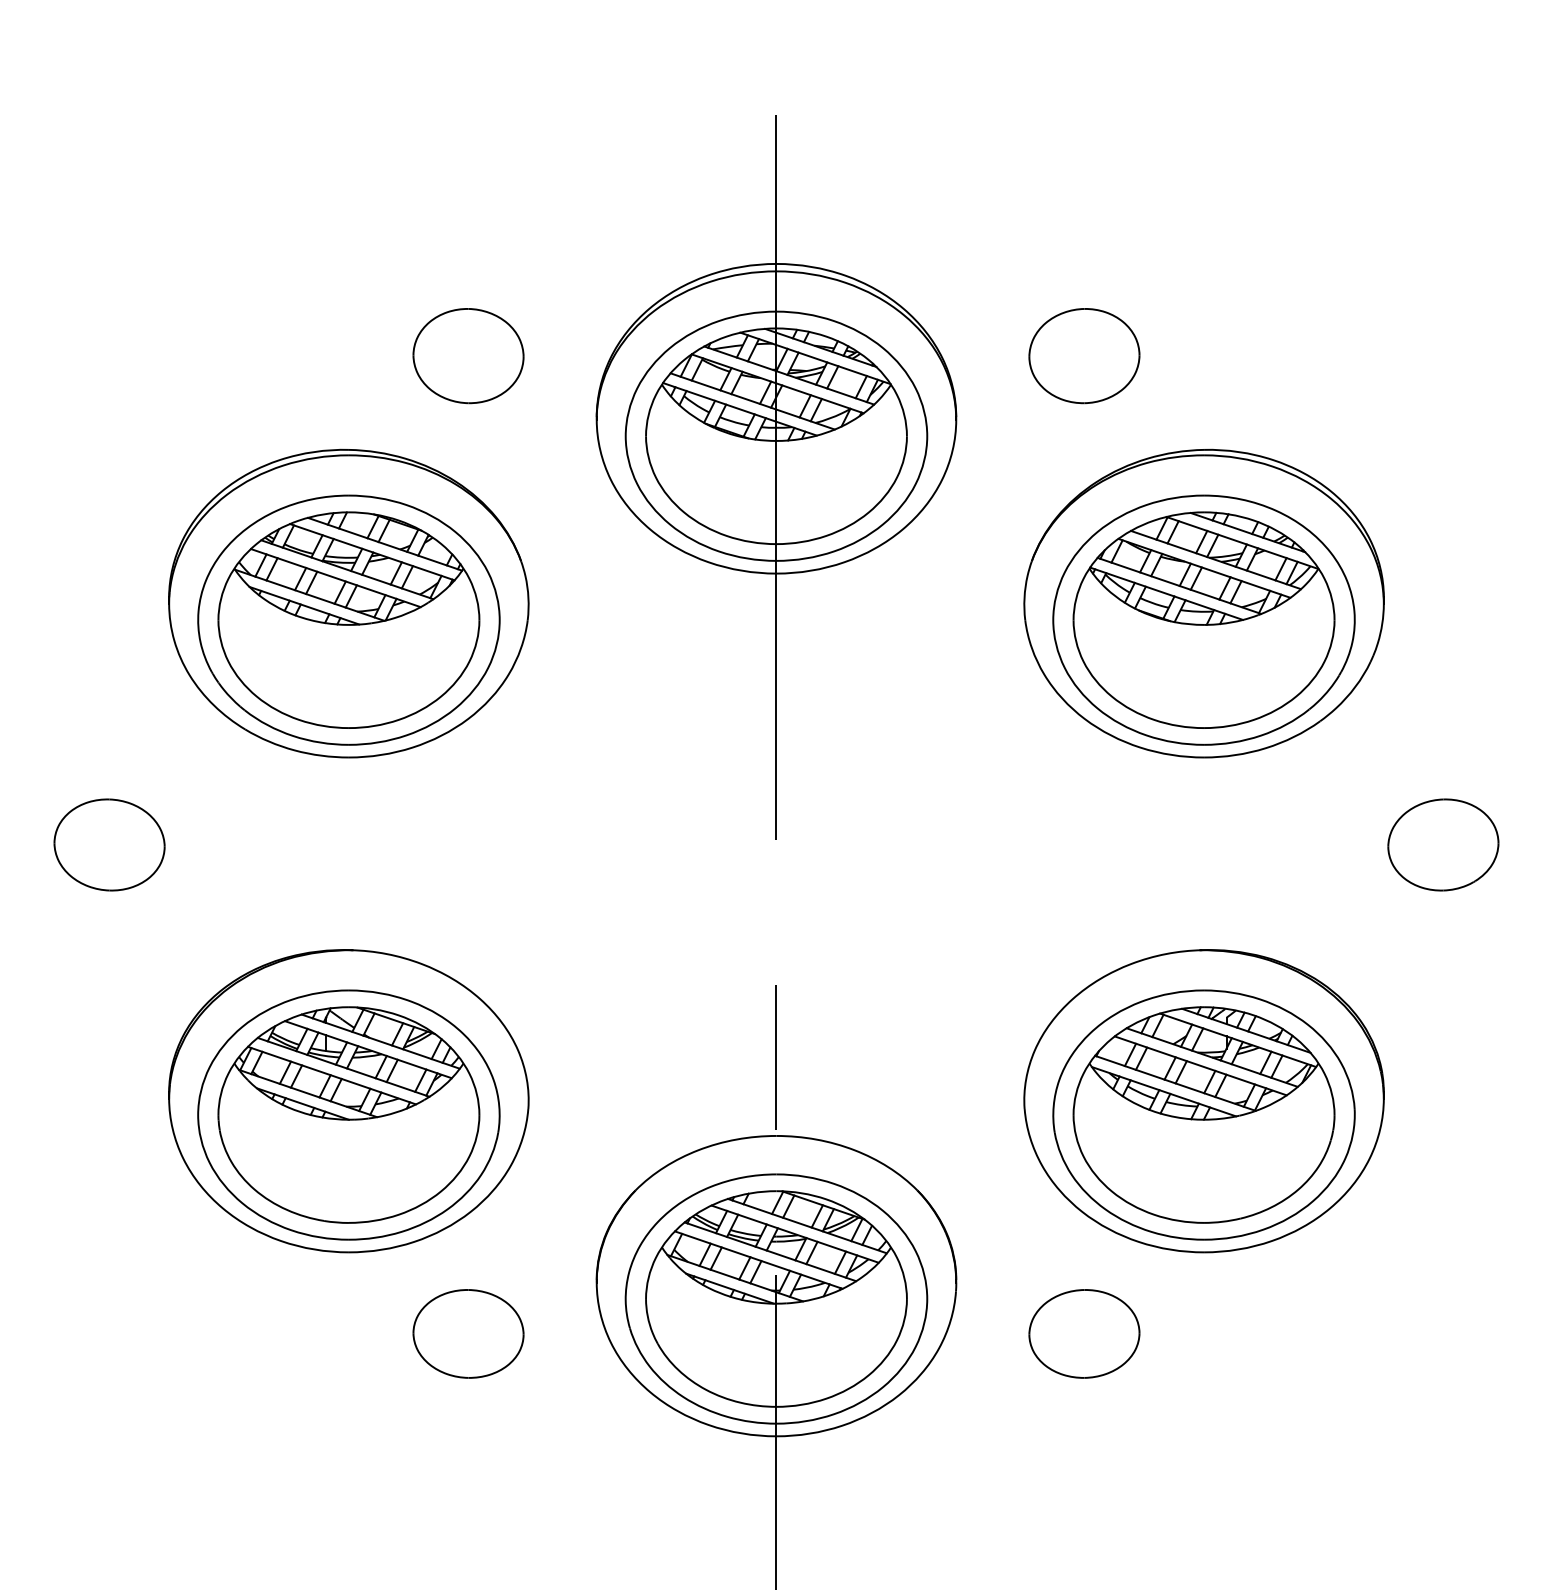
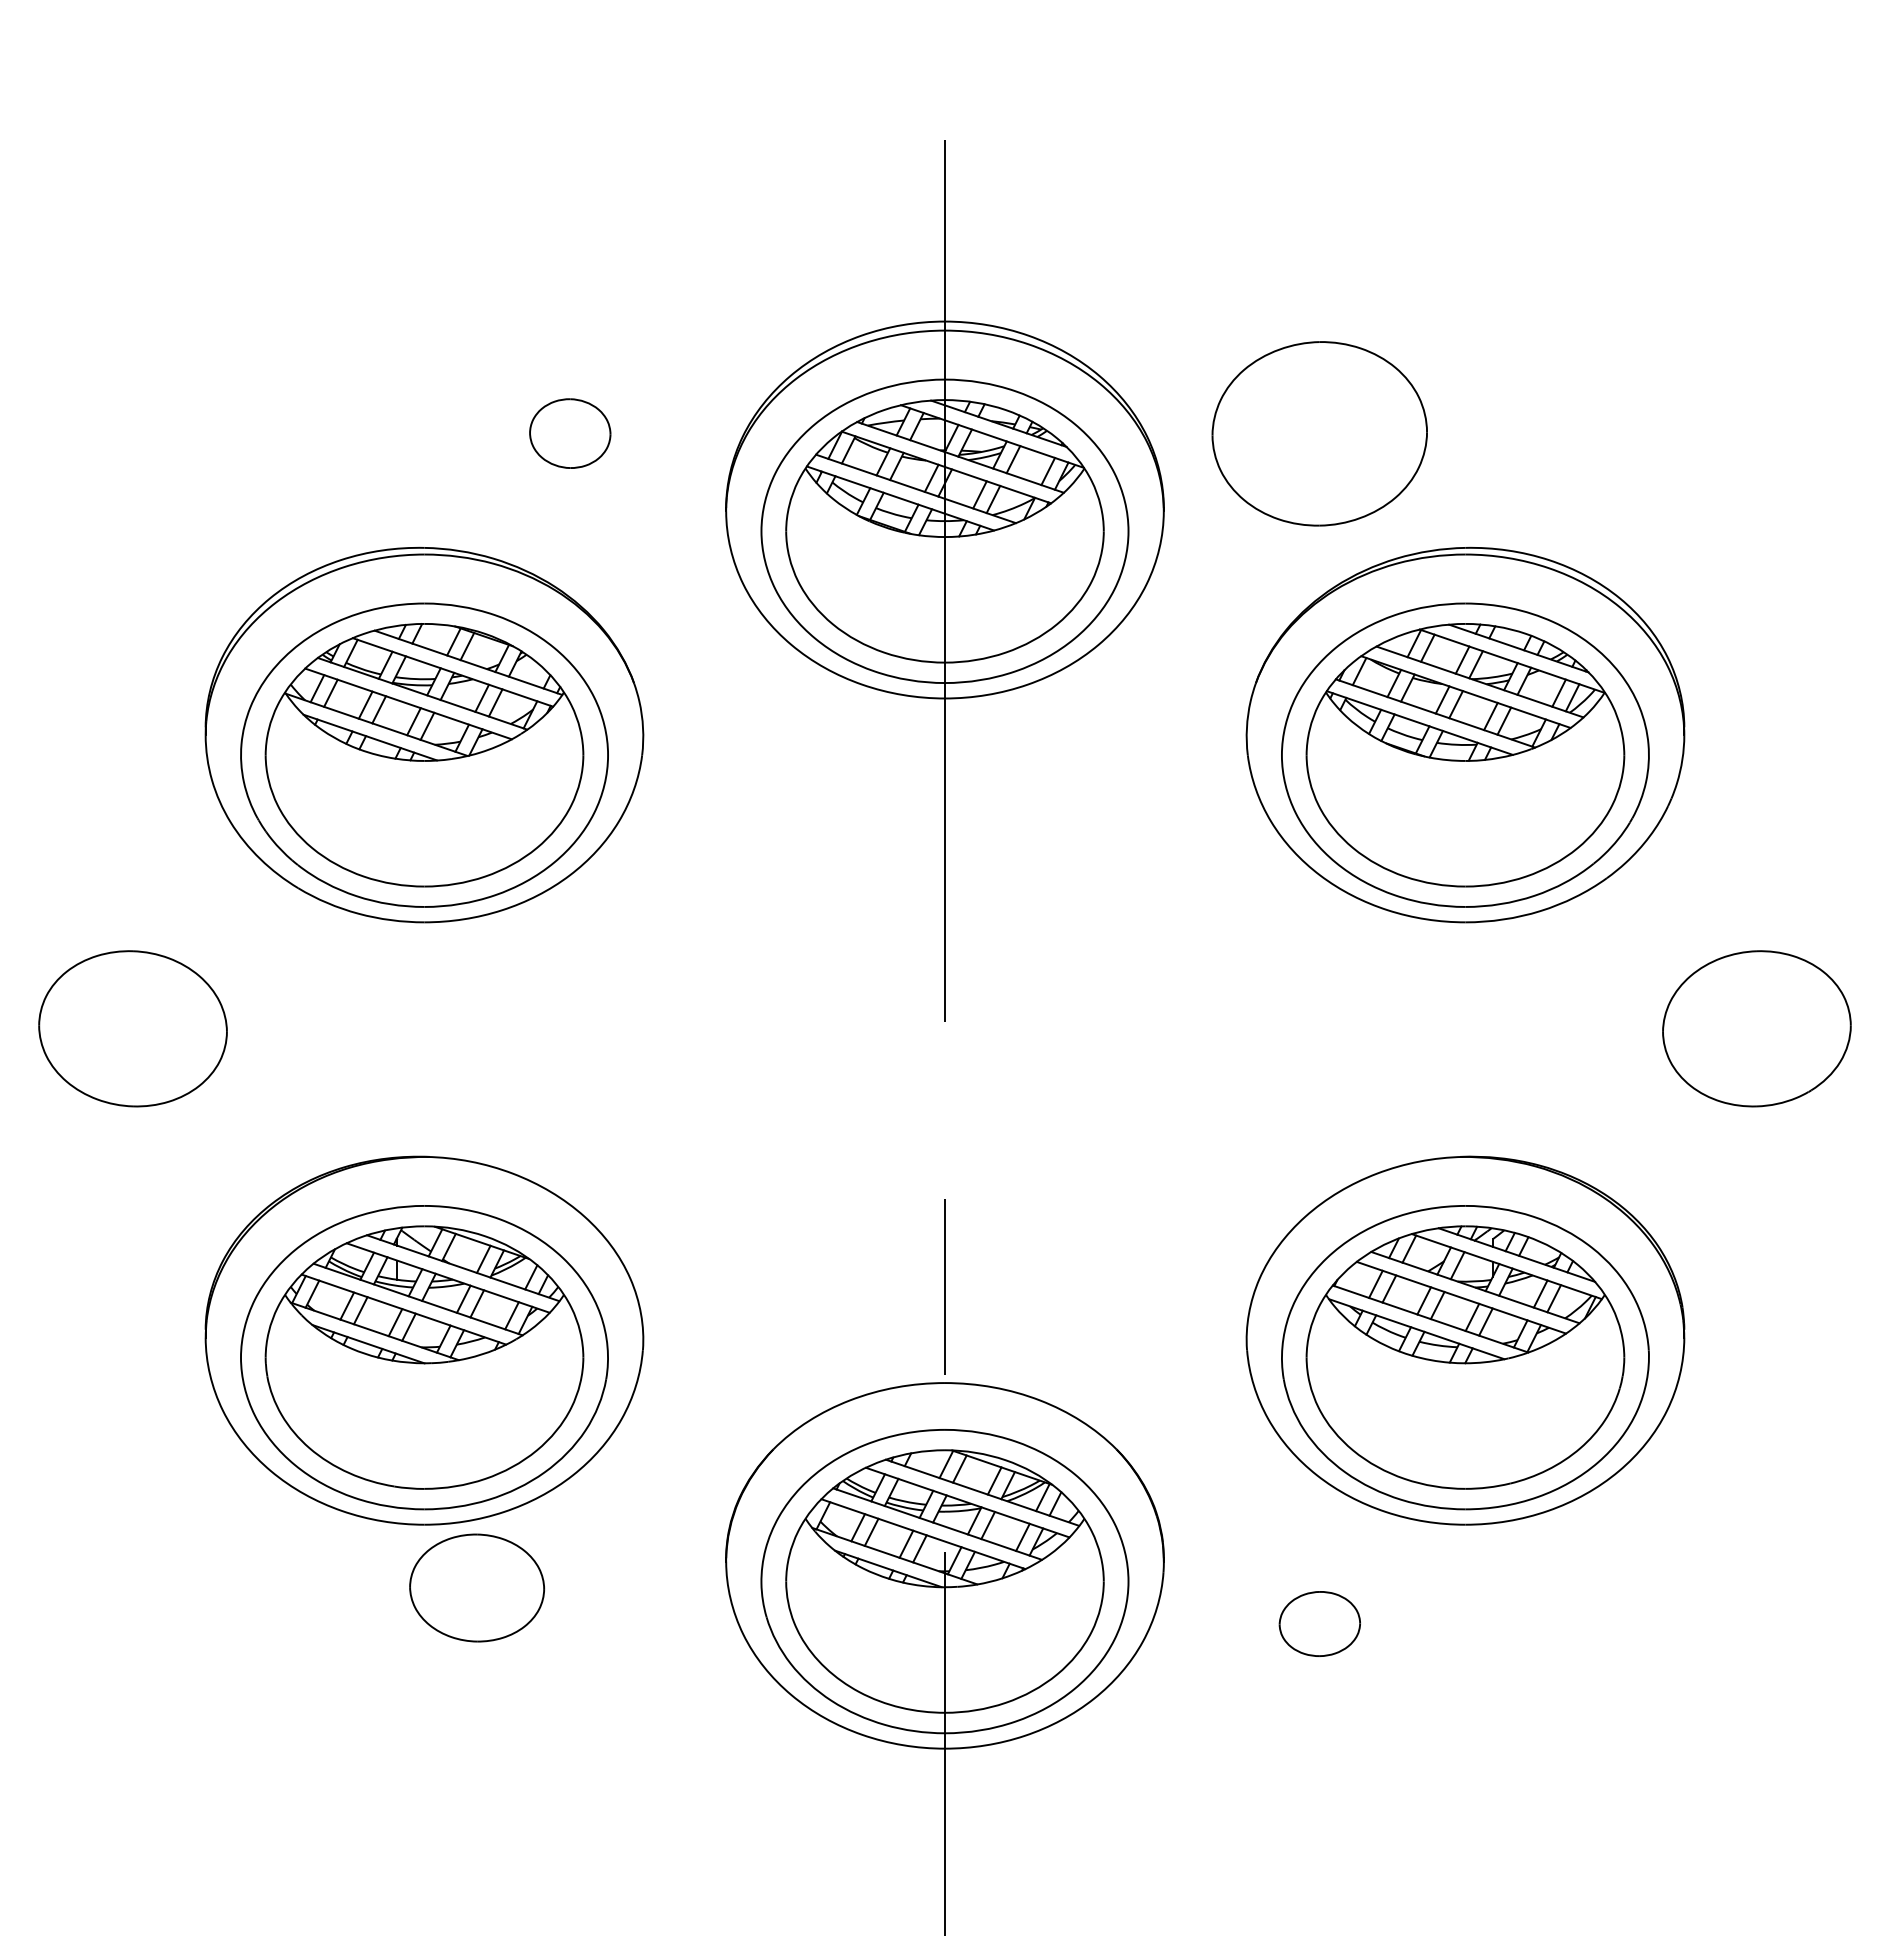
part: (468, 355) -> (570, 433), size x0.6
part: (1084, 355) -> (1319, 433), size x1.6
part: (109, 844) -> (133, 1028), size x1.4
part: (1443, 844) -> (1756, 1028), size x1.4
part: (468, 1333) -> (477, 1587), moved
part: (1084, 1333) -> (1319, 1623), size x0.6

